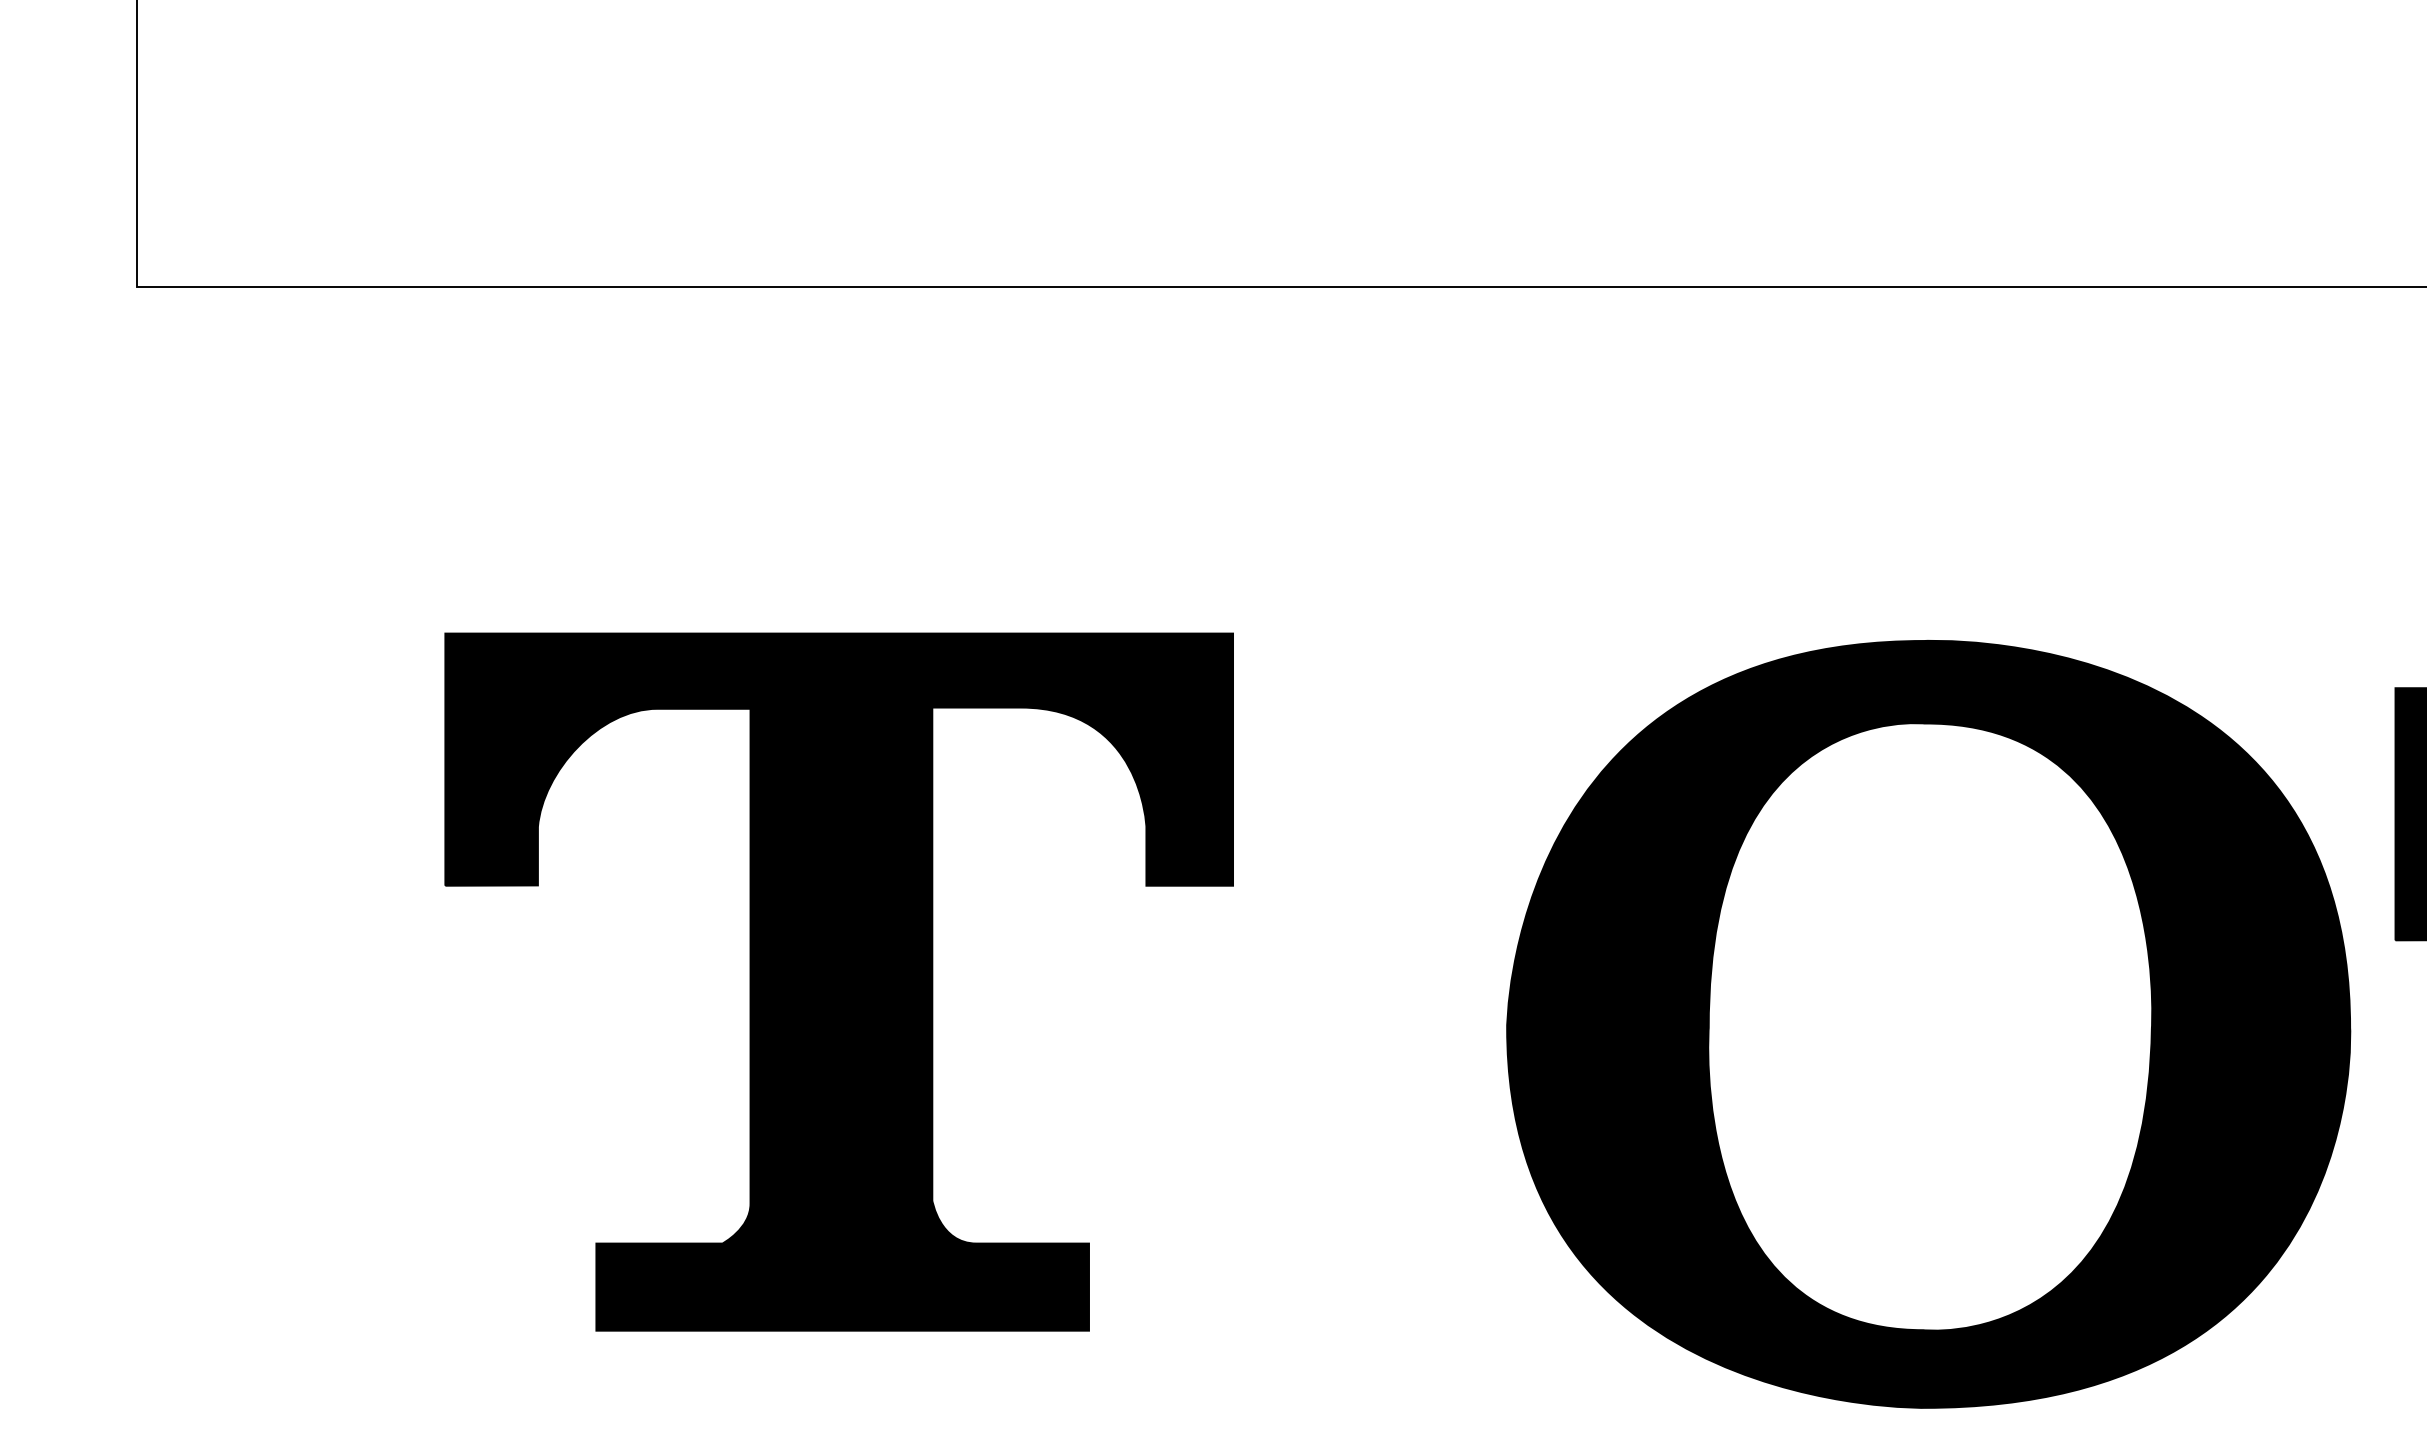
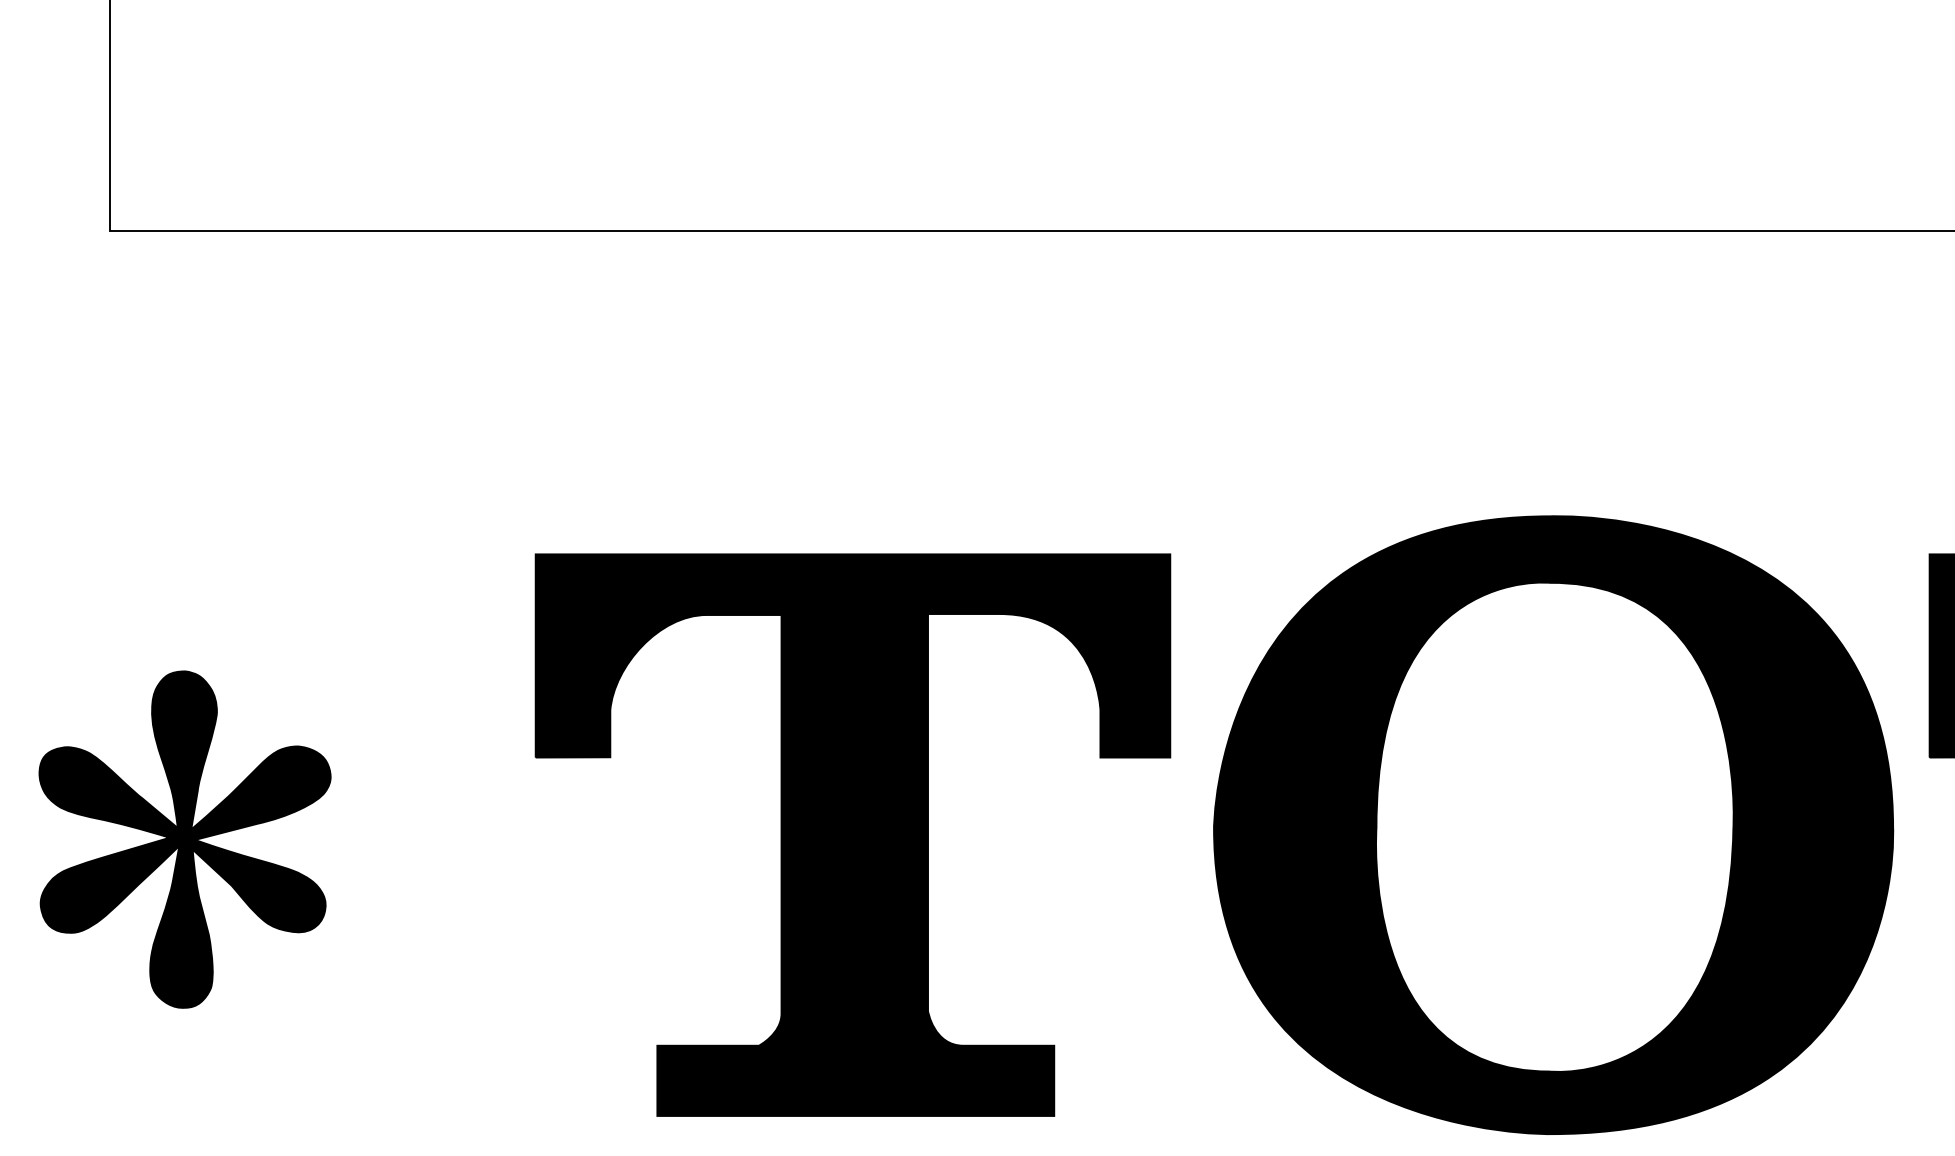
part: (838, 981) -> (852, 834), moved
part: (229, 1042) -> (184, 839), added

